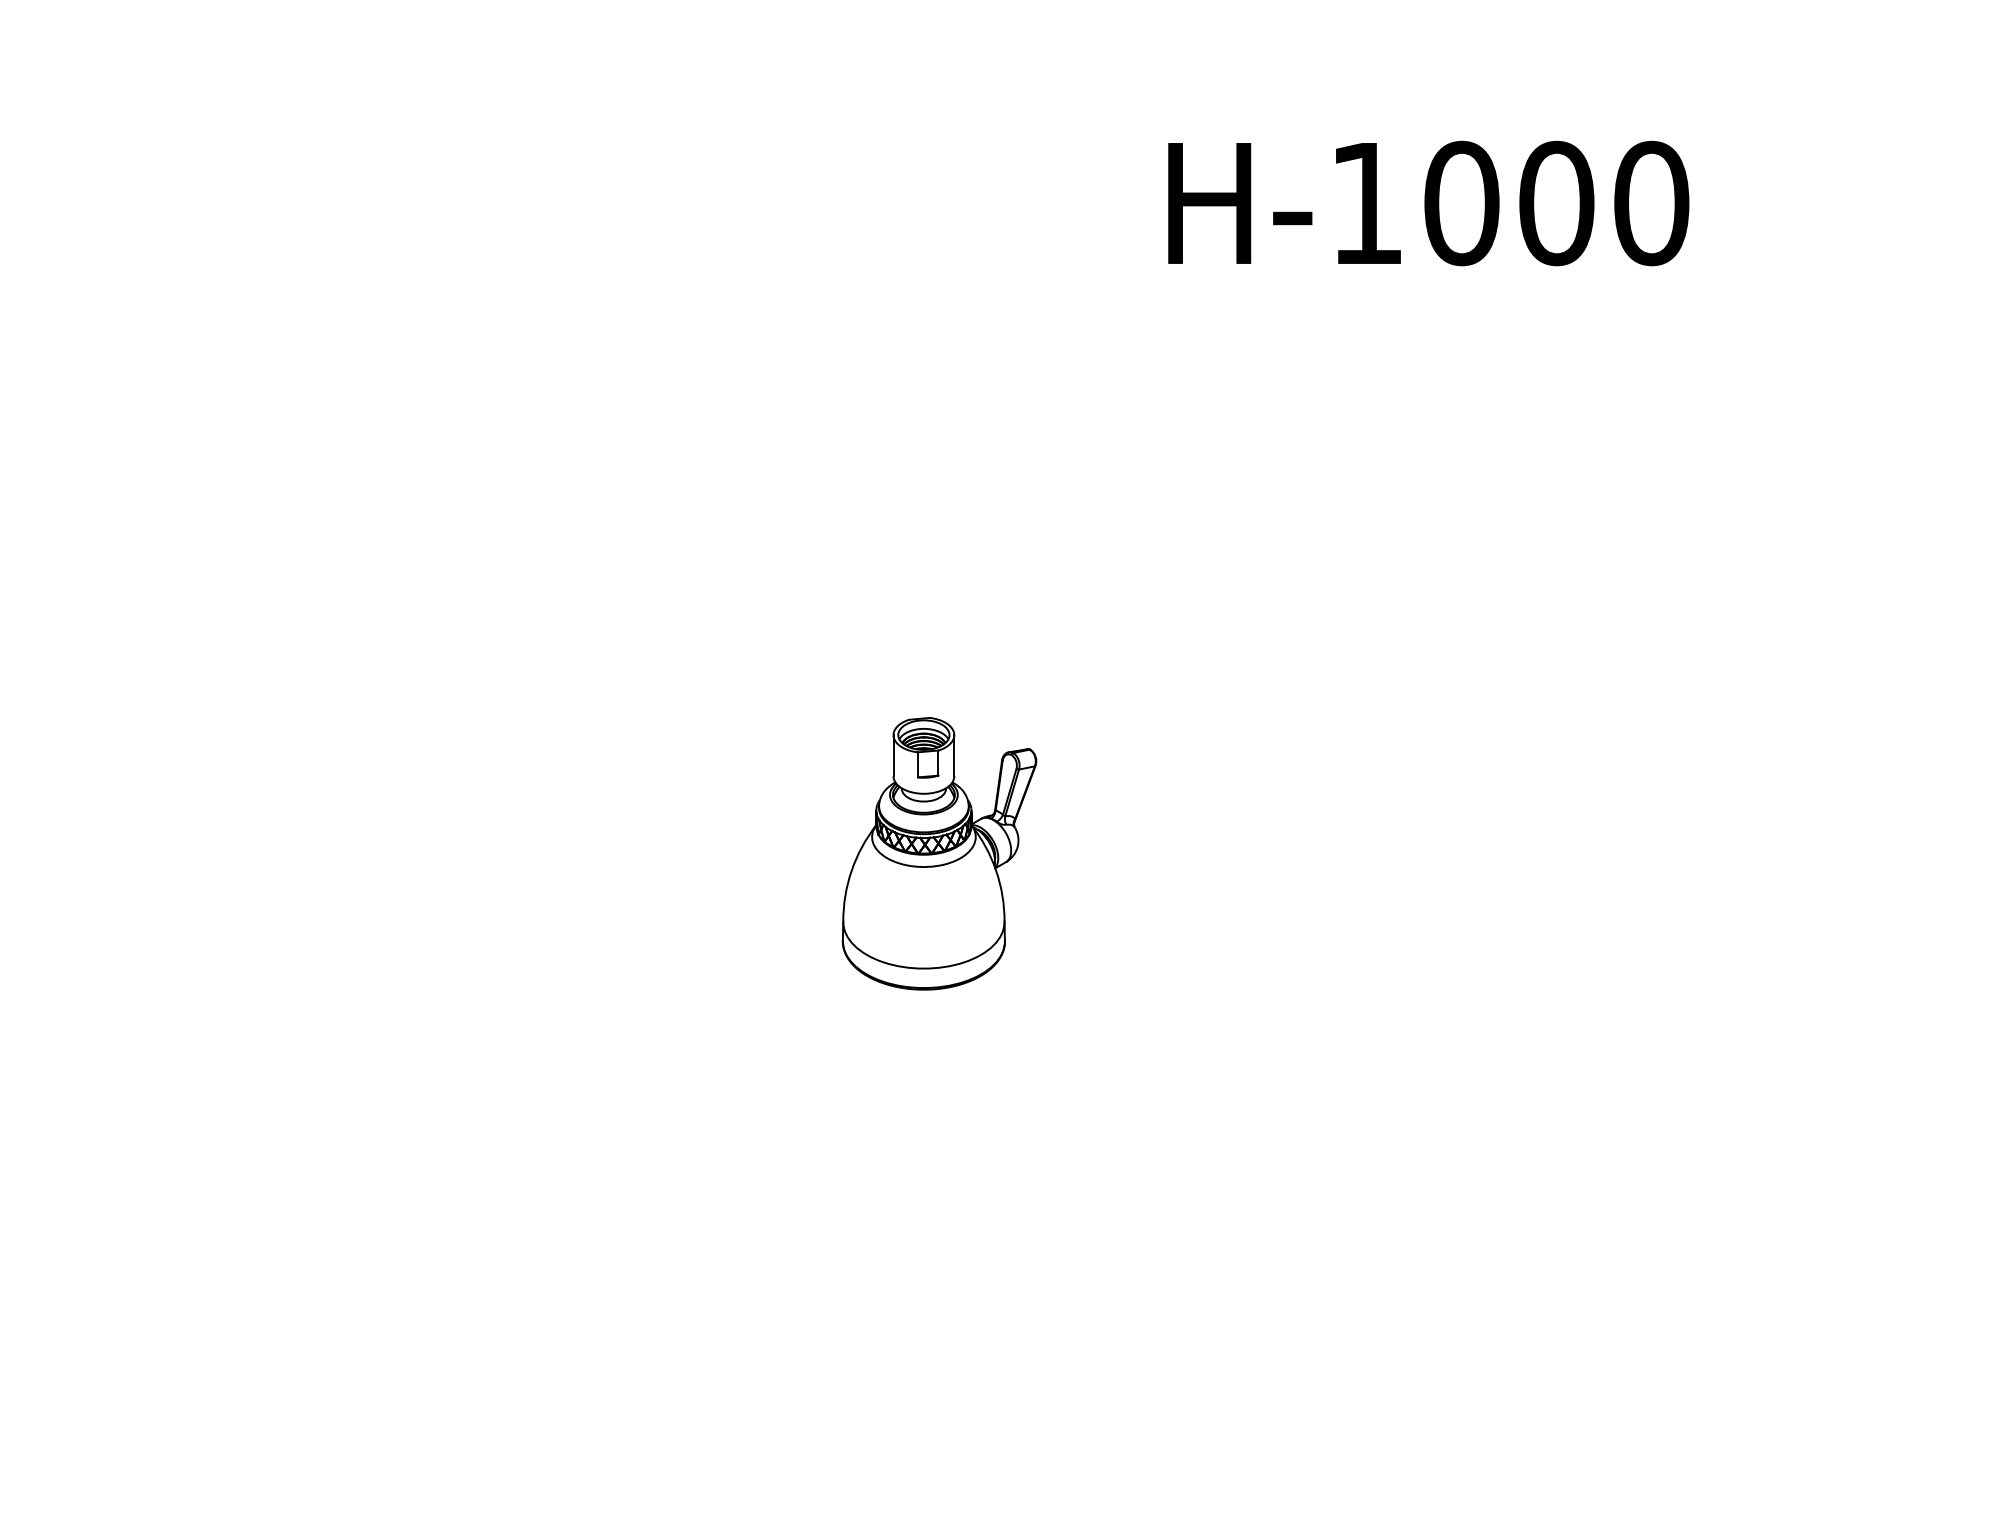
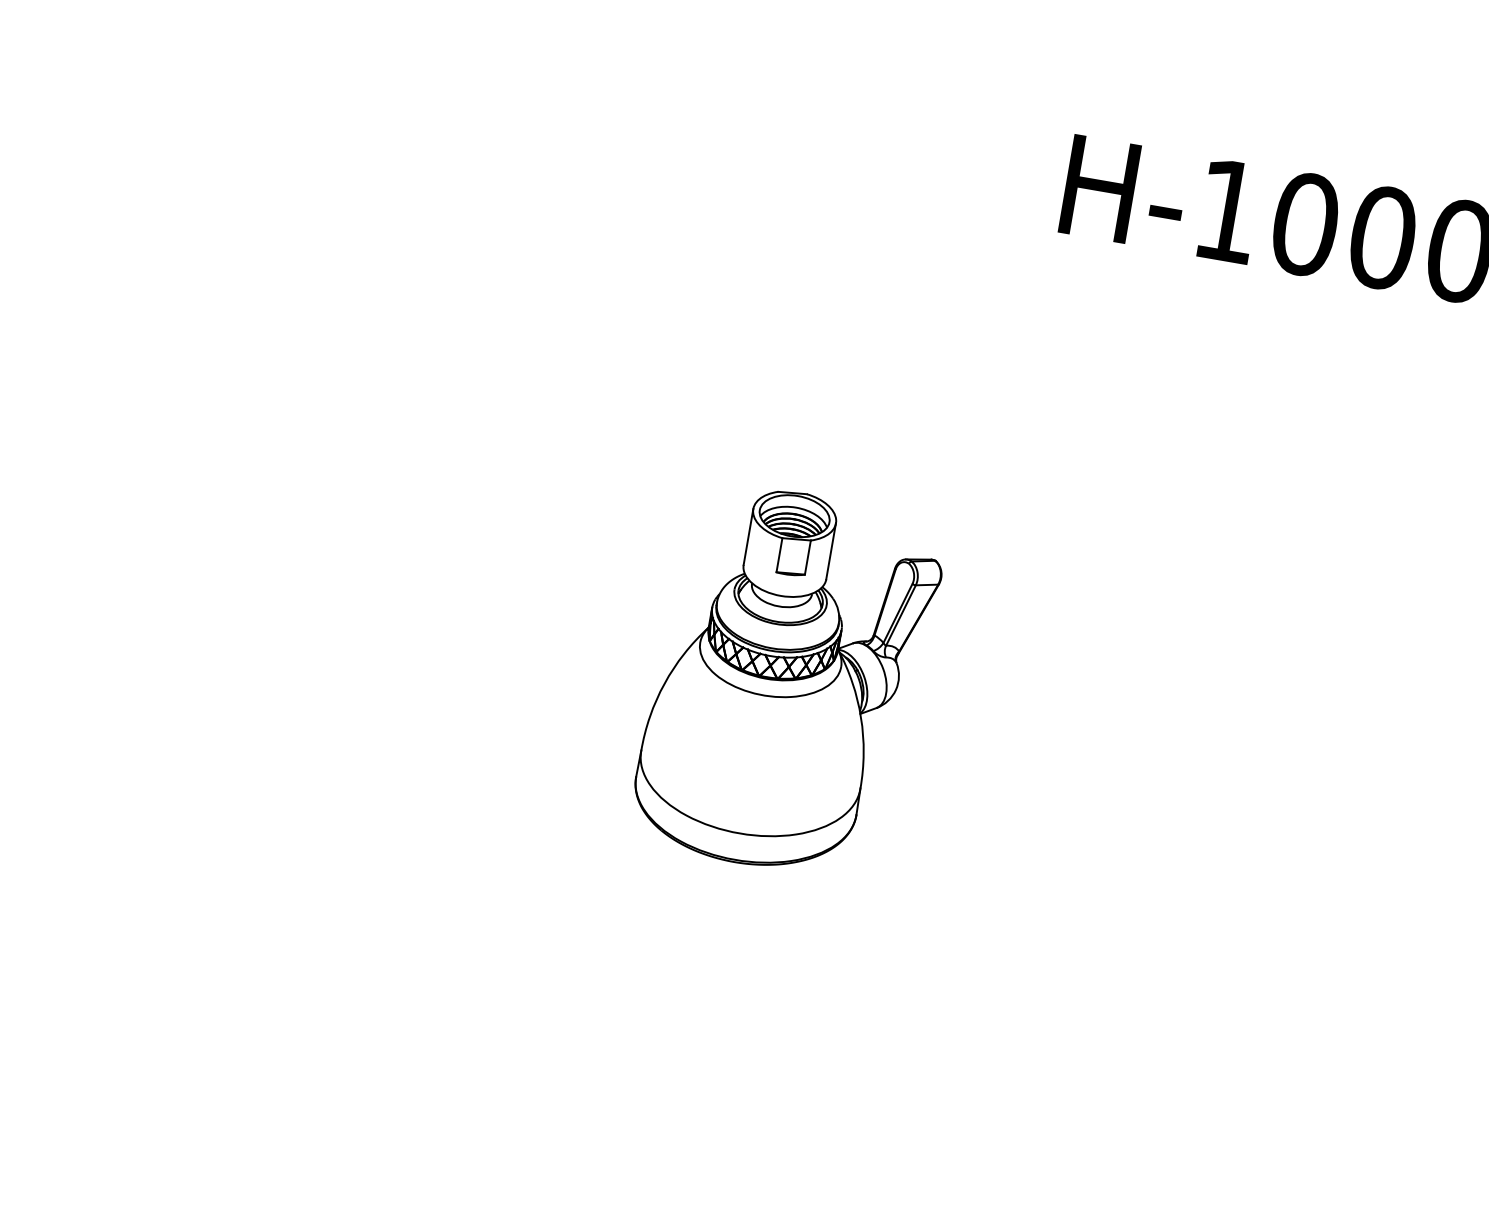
part: (939, 853) -> (788, 680), size x1.67

